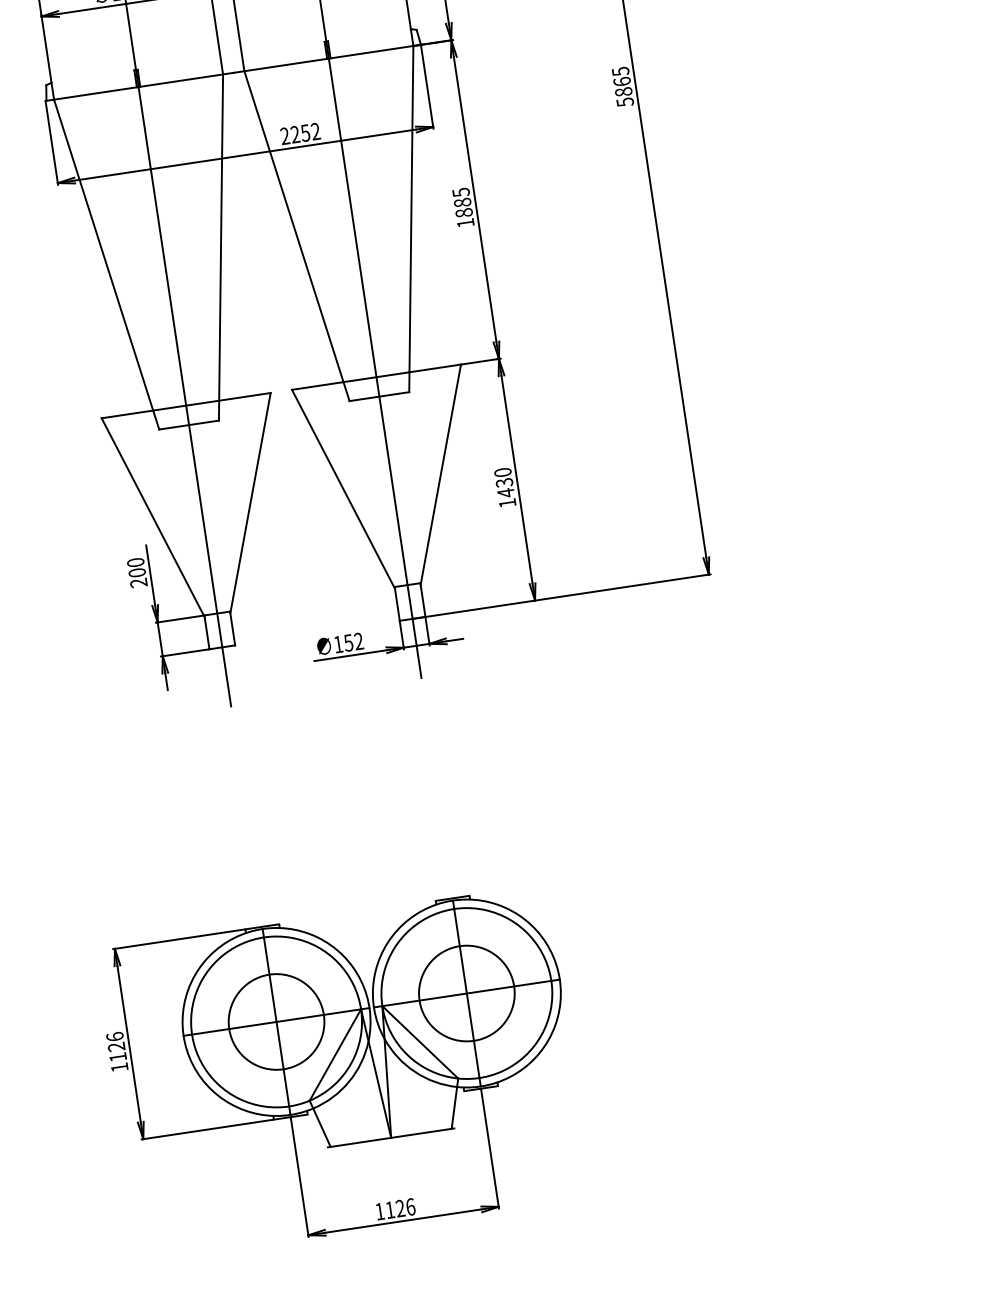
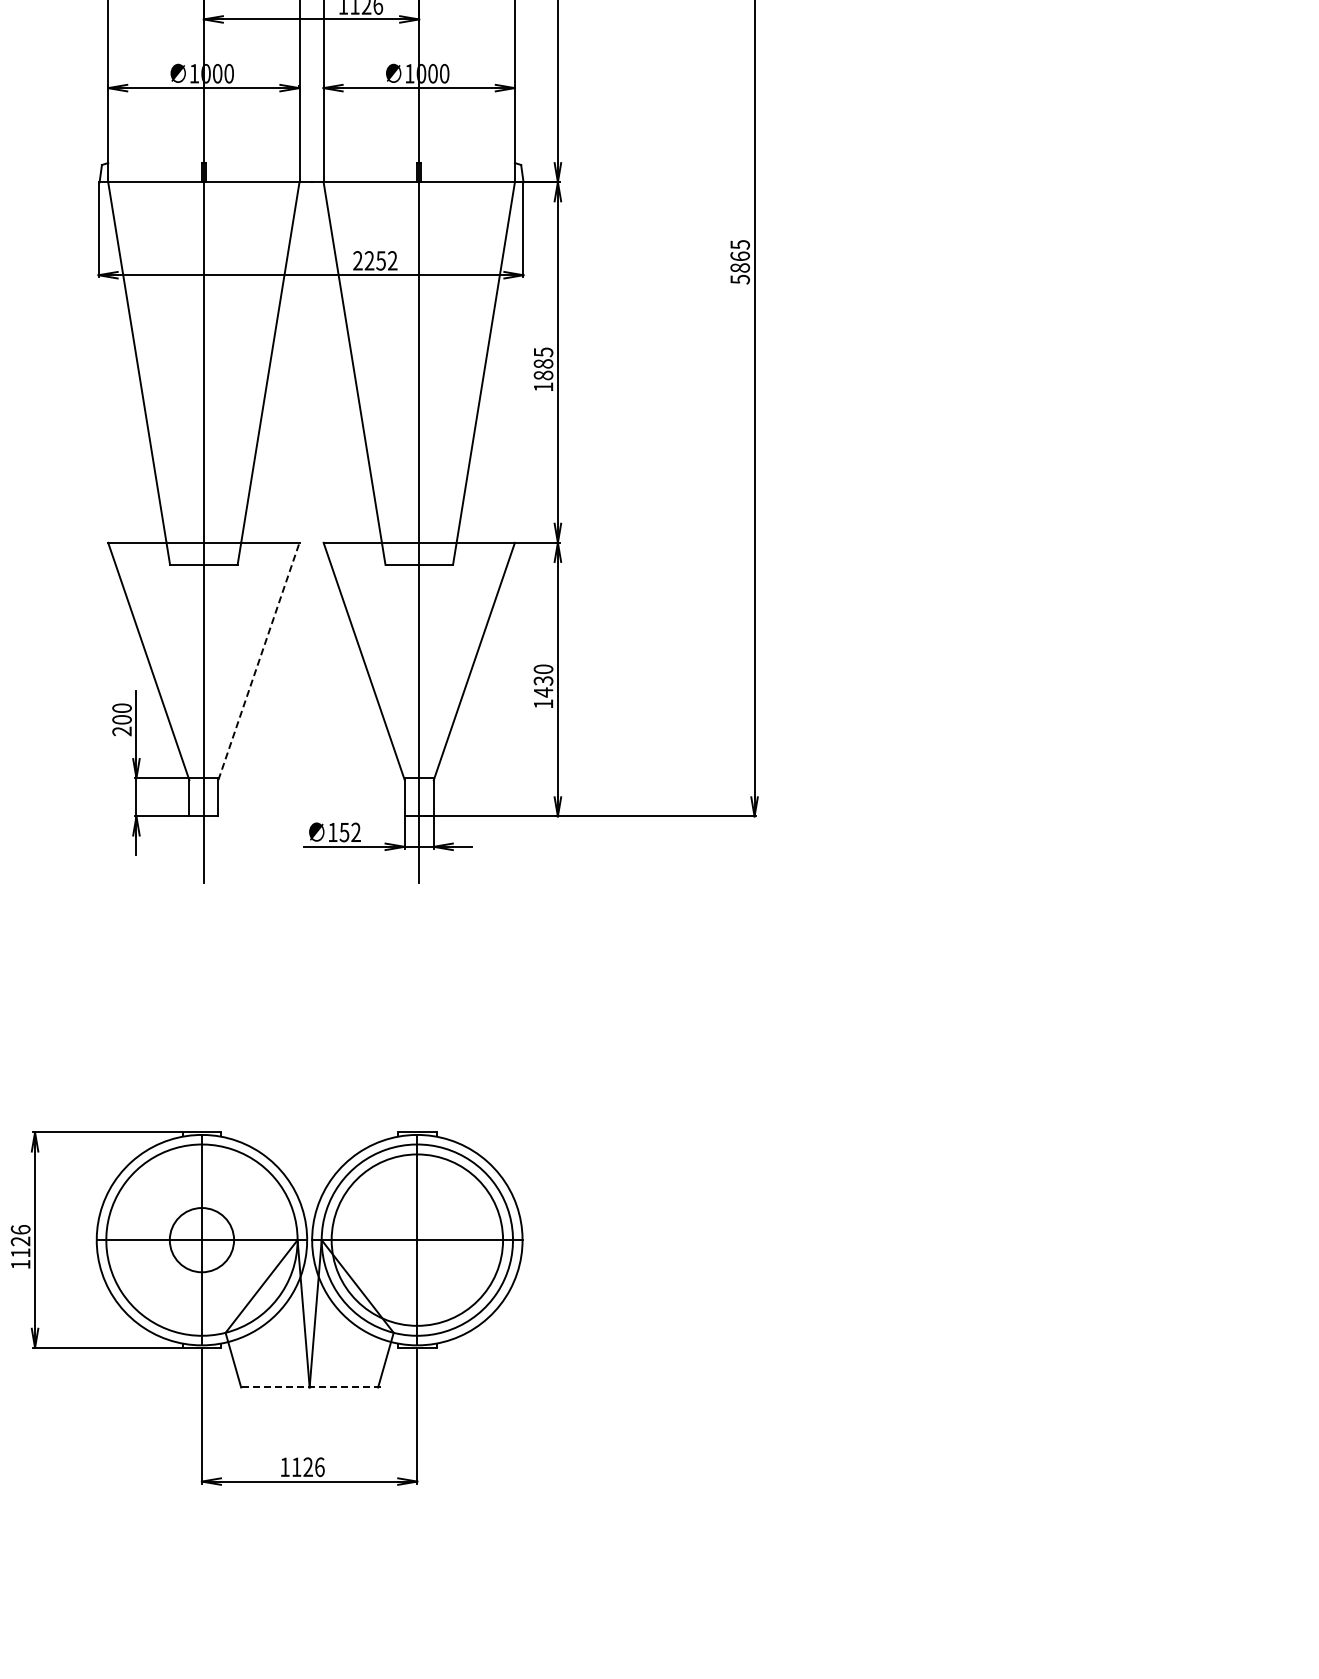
line: (250, 502) -> (259, 660), solid -> dashed
circle: (466, 993) -> (416, 1239), size x1.6
circle: (276, 1021) -> (201, 1239), size x0.6
line: (391, 1137) -> (309, 1387), solid -> dashed

